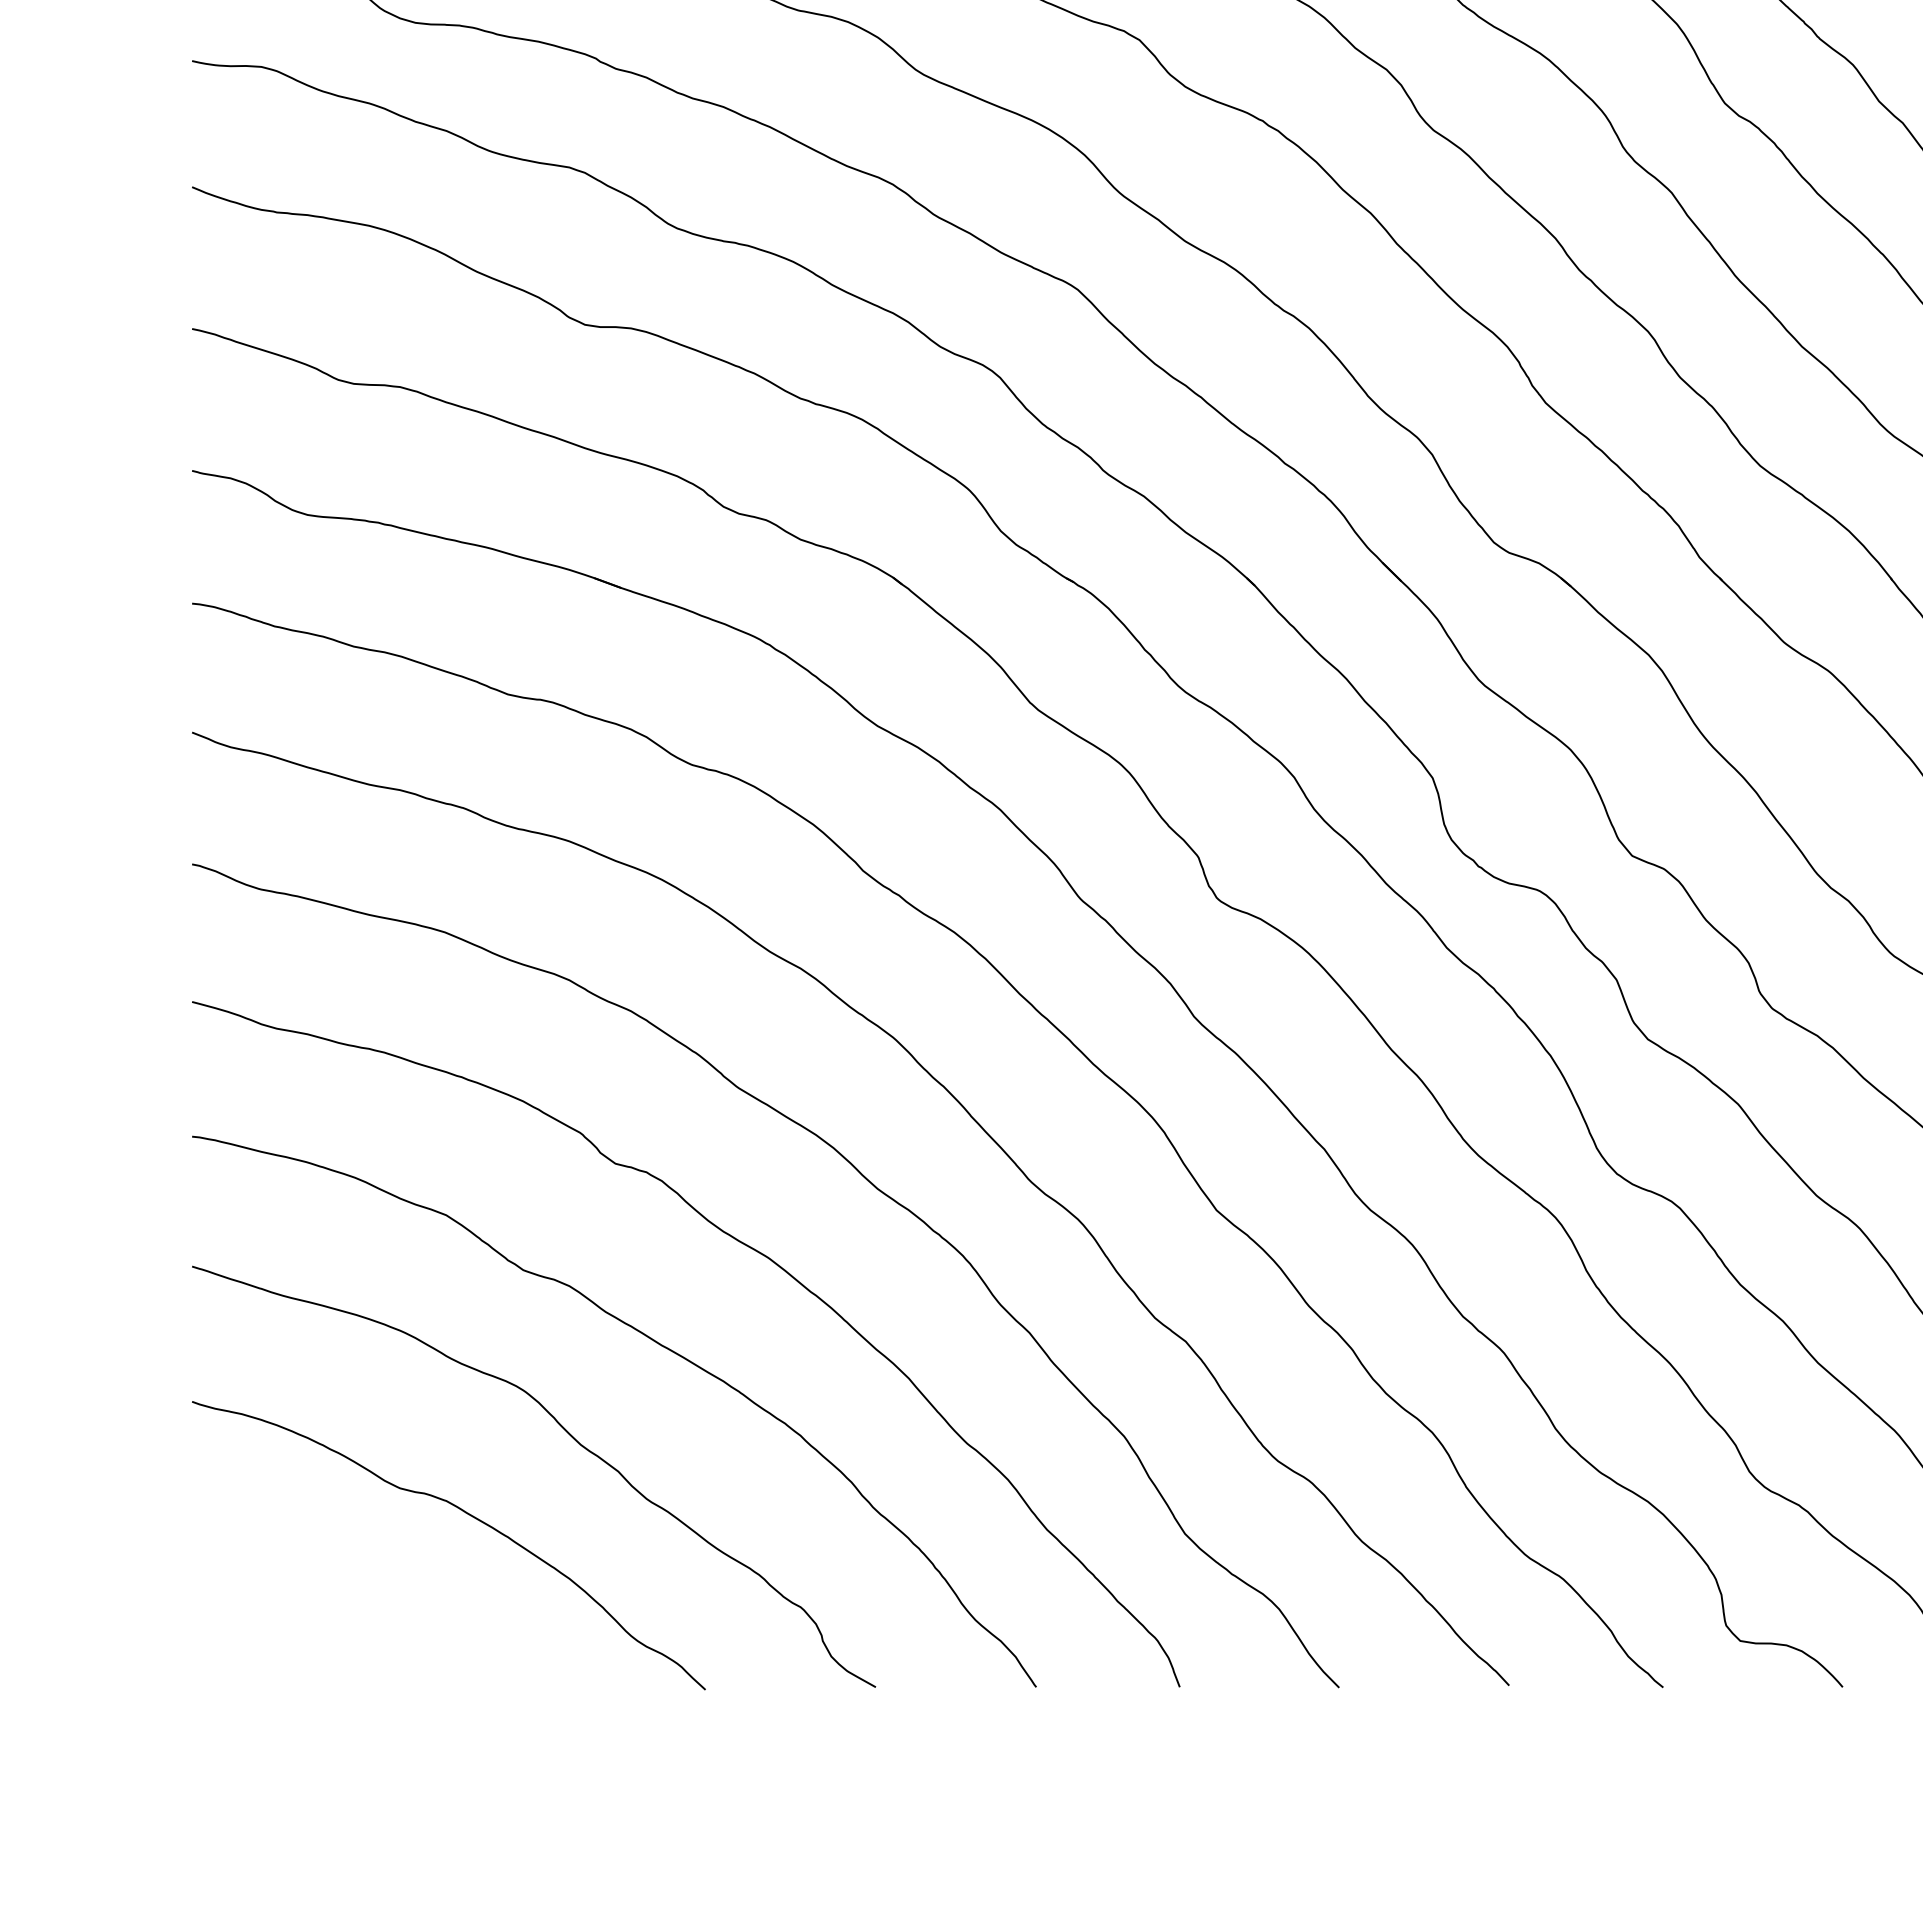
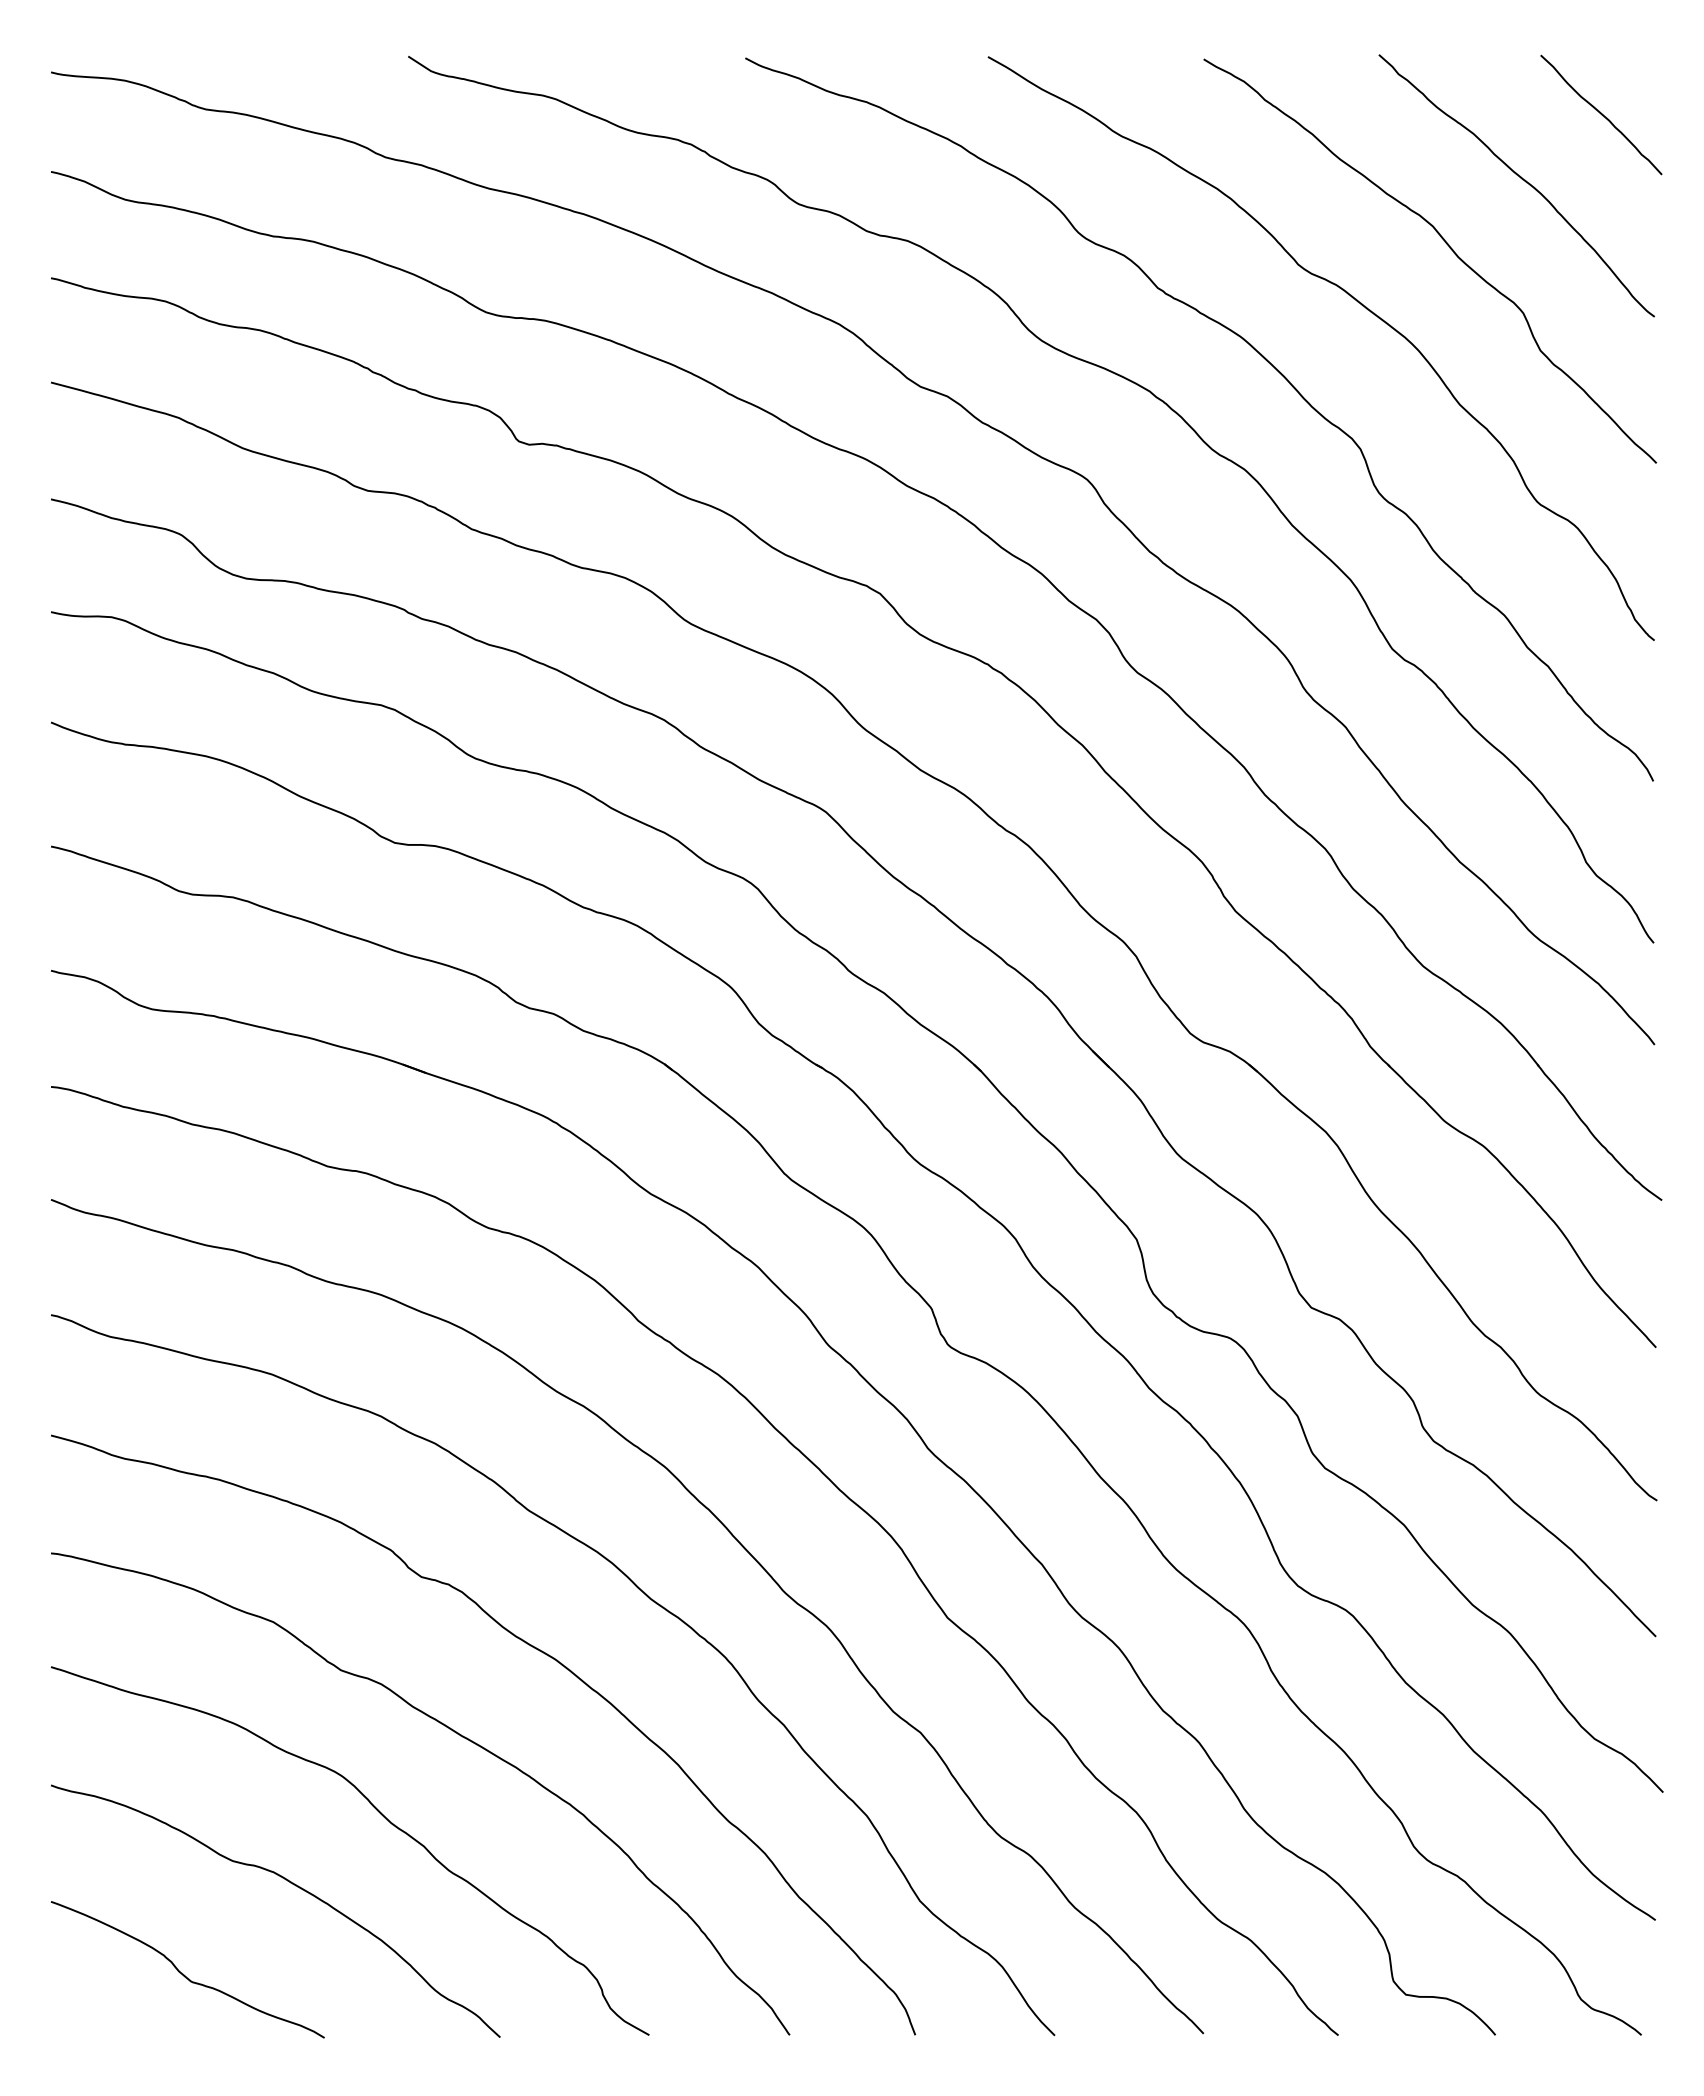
curve: (343, 1616) -> (183, 1973), added

